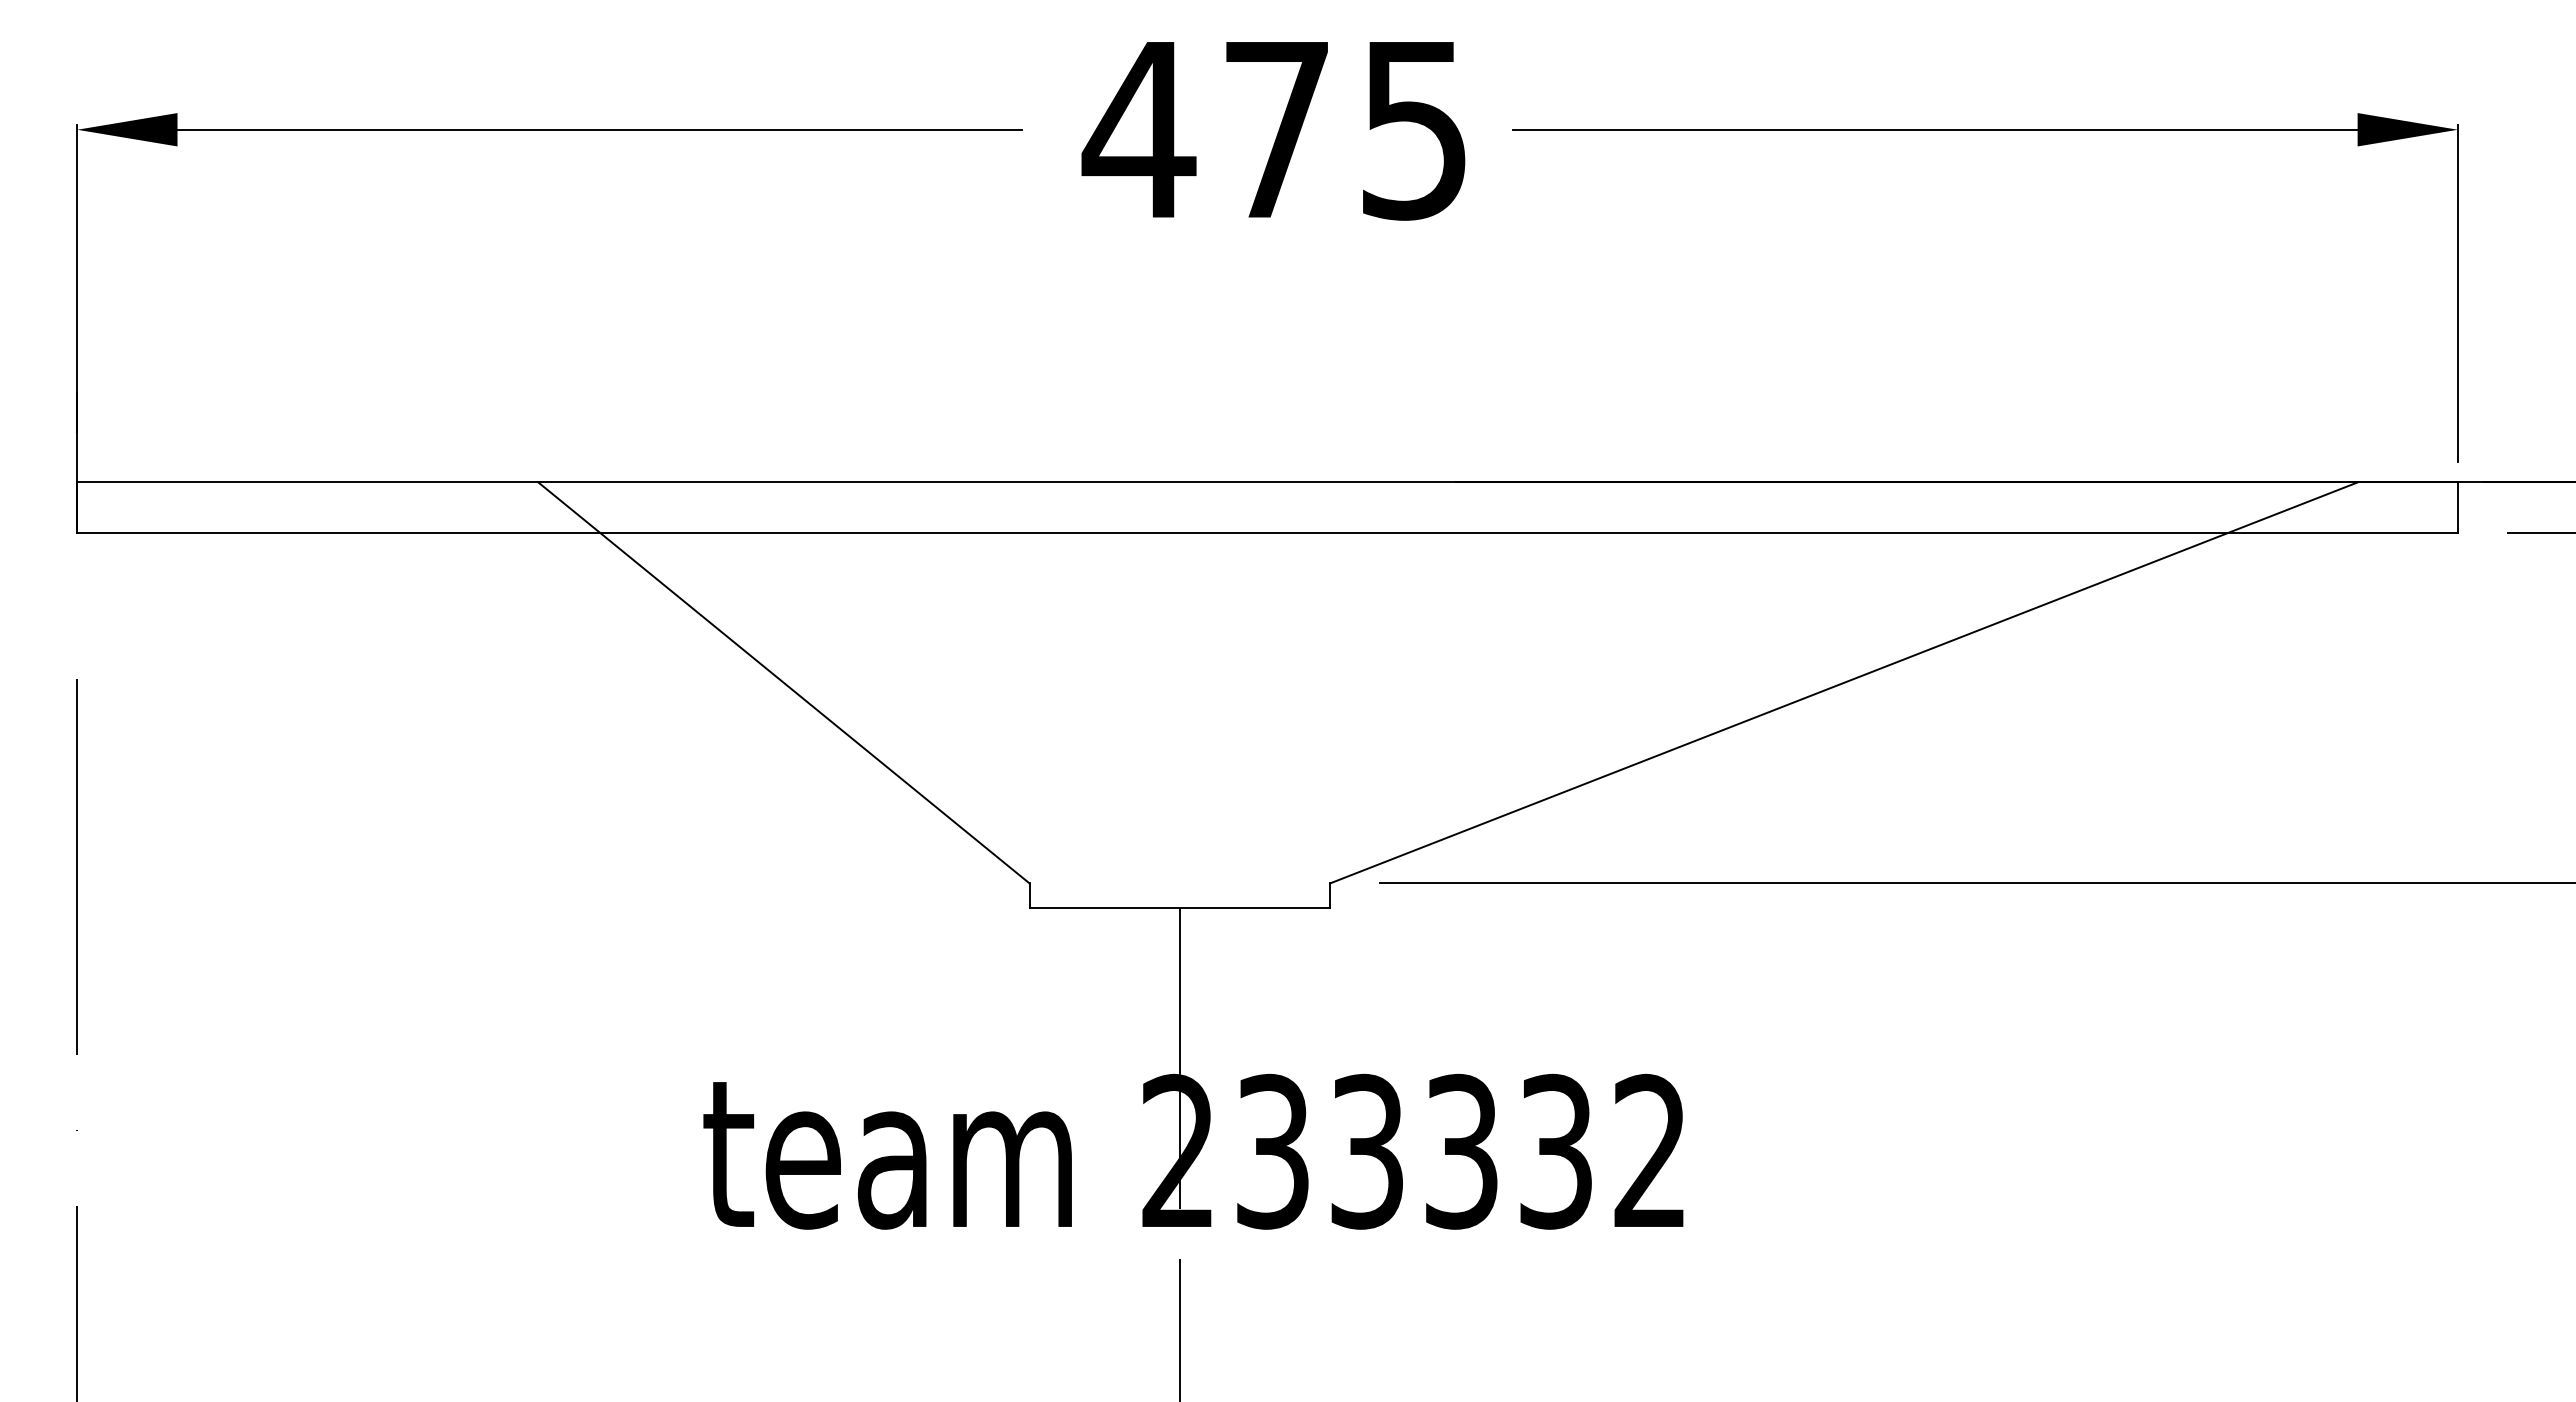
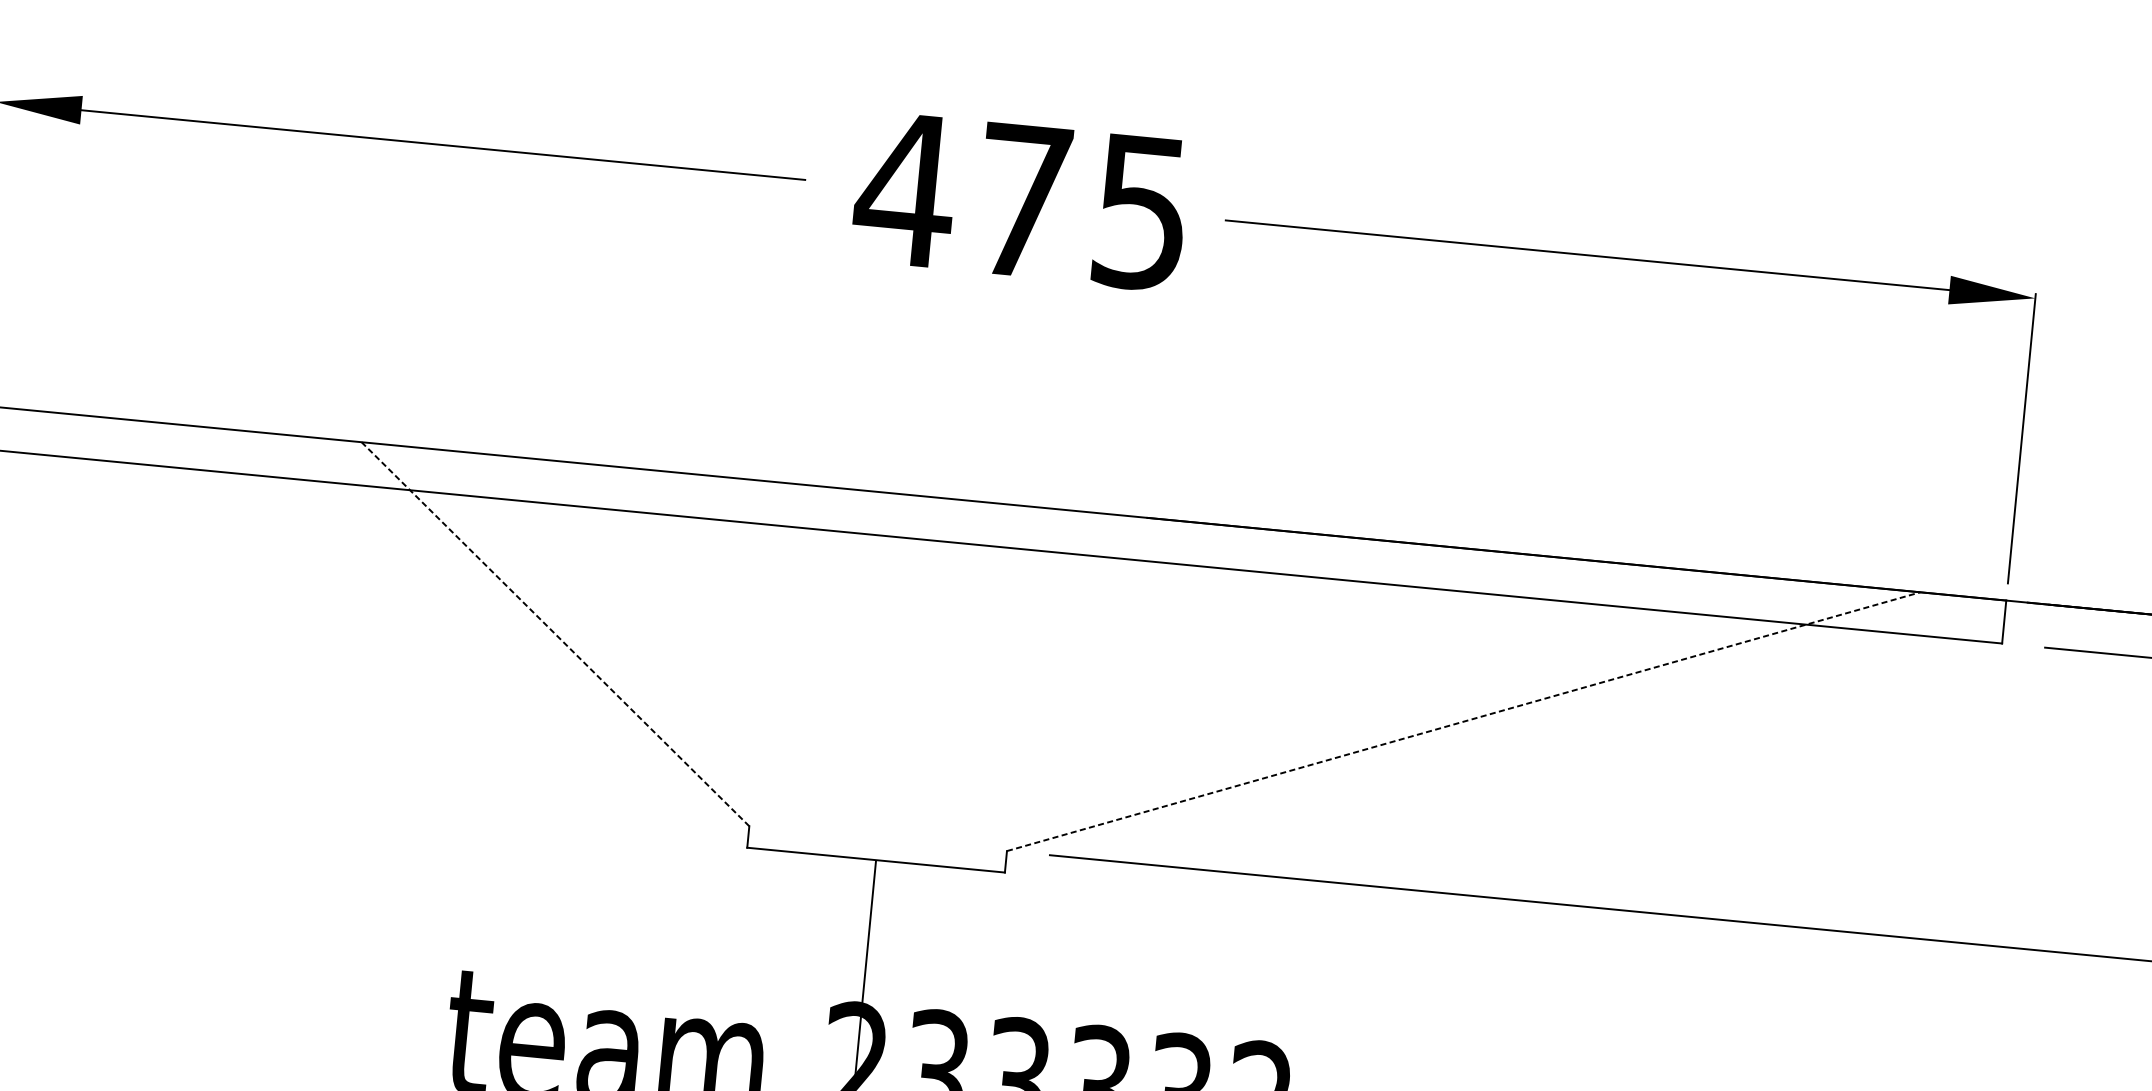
line: (783, 682) -> (555, 633), solid -> dashed
line: (1844, 682) -> (1464, 721), solid -> dashed

